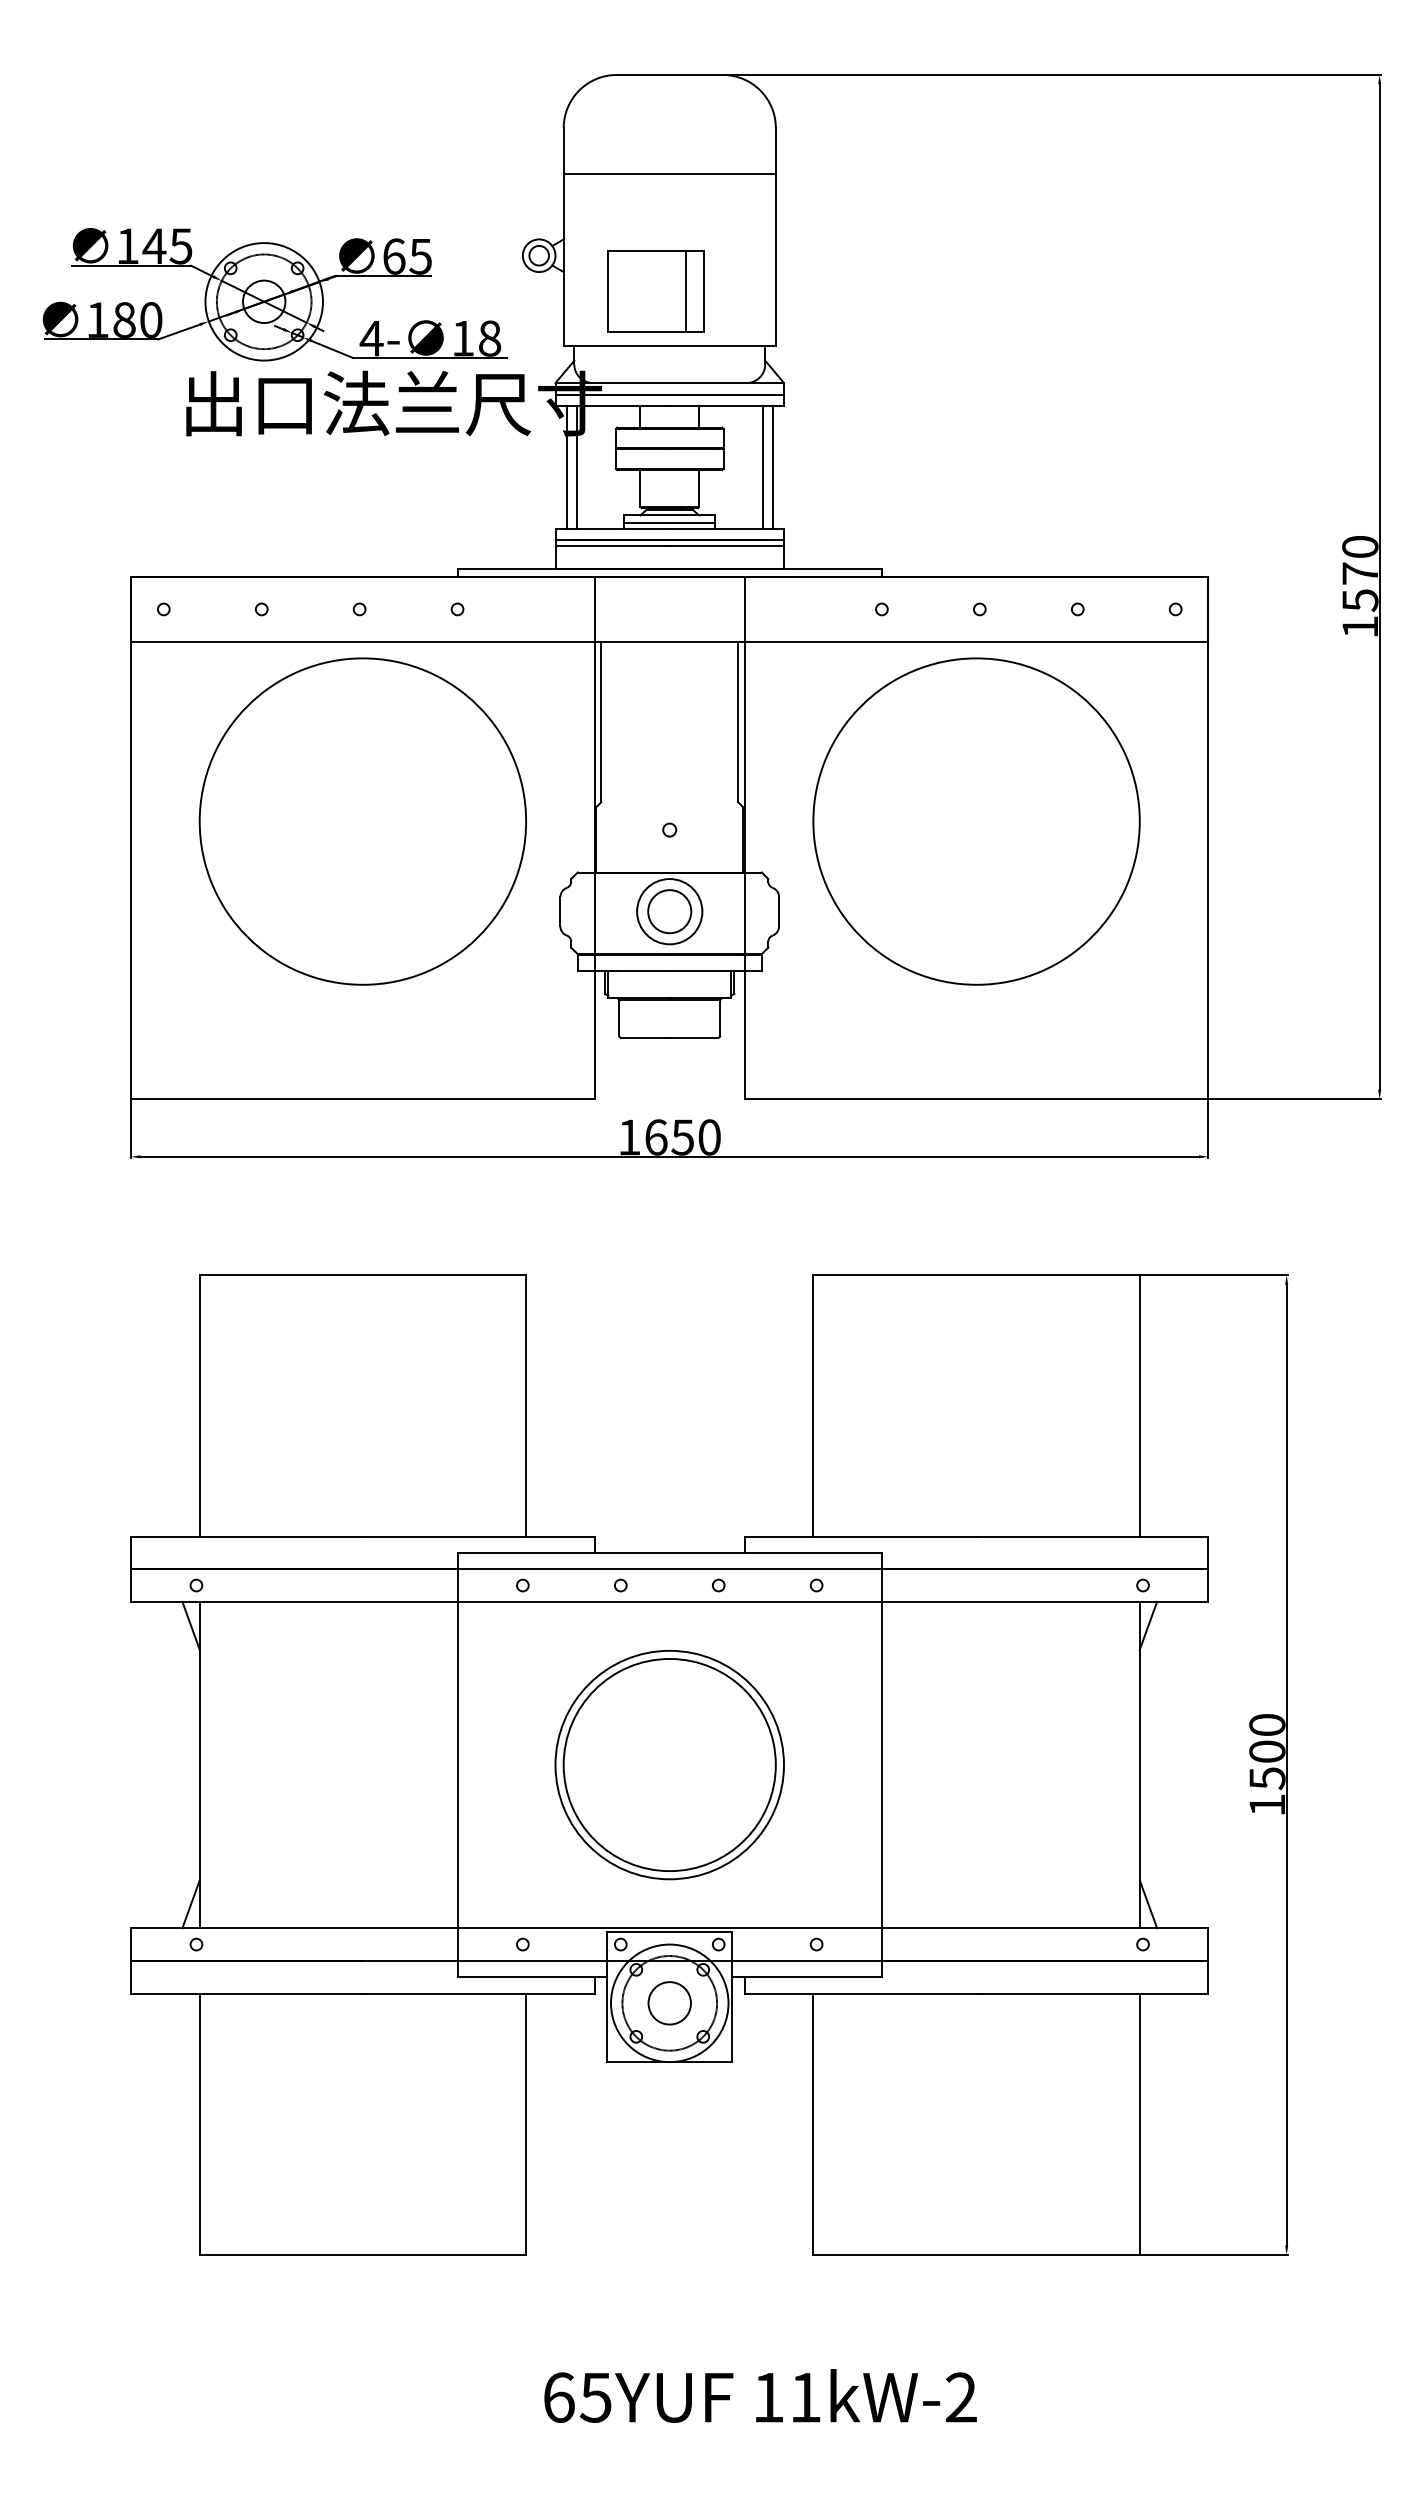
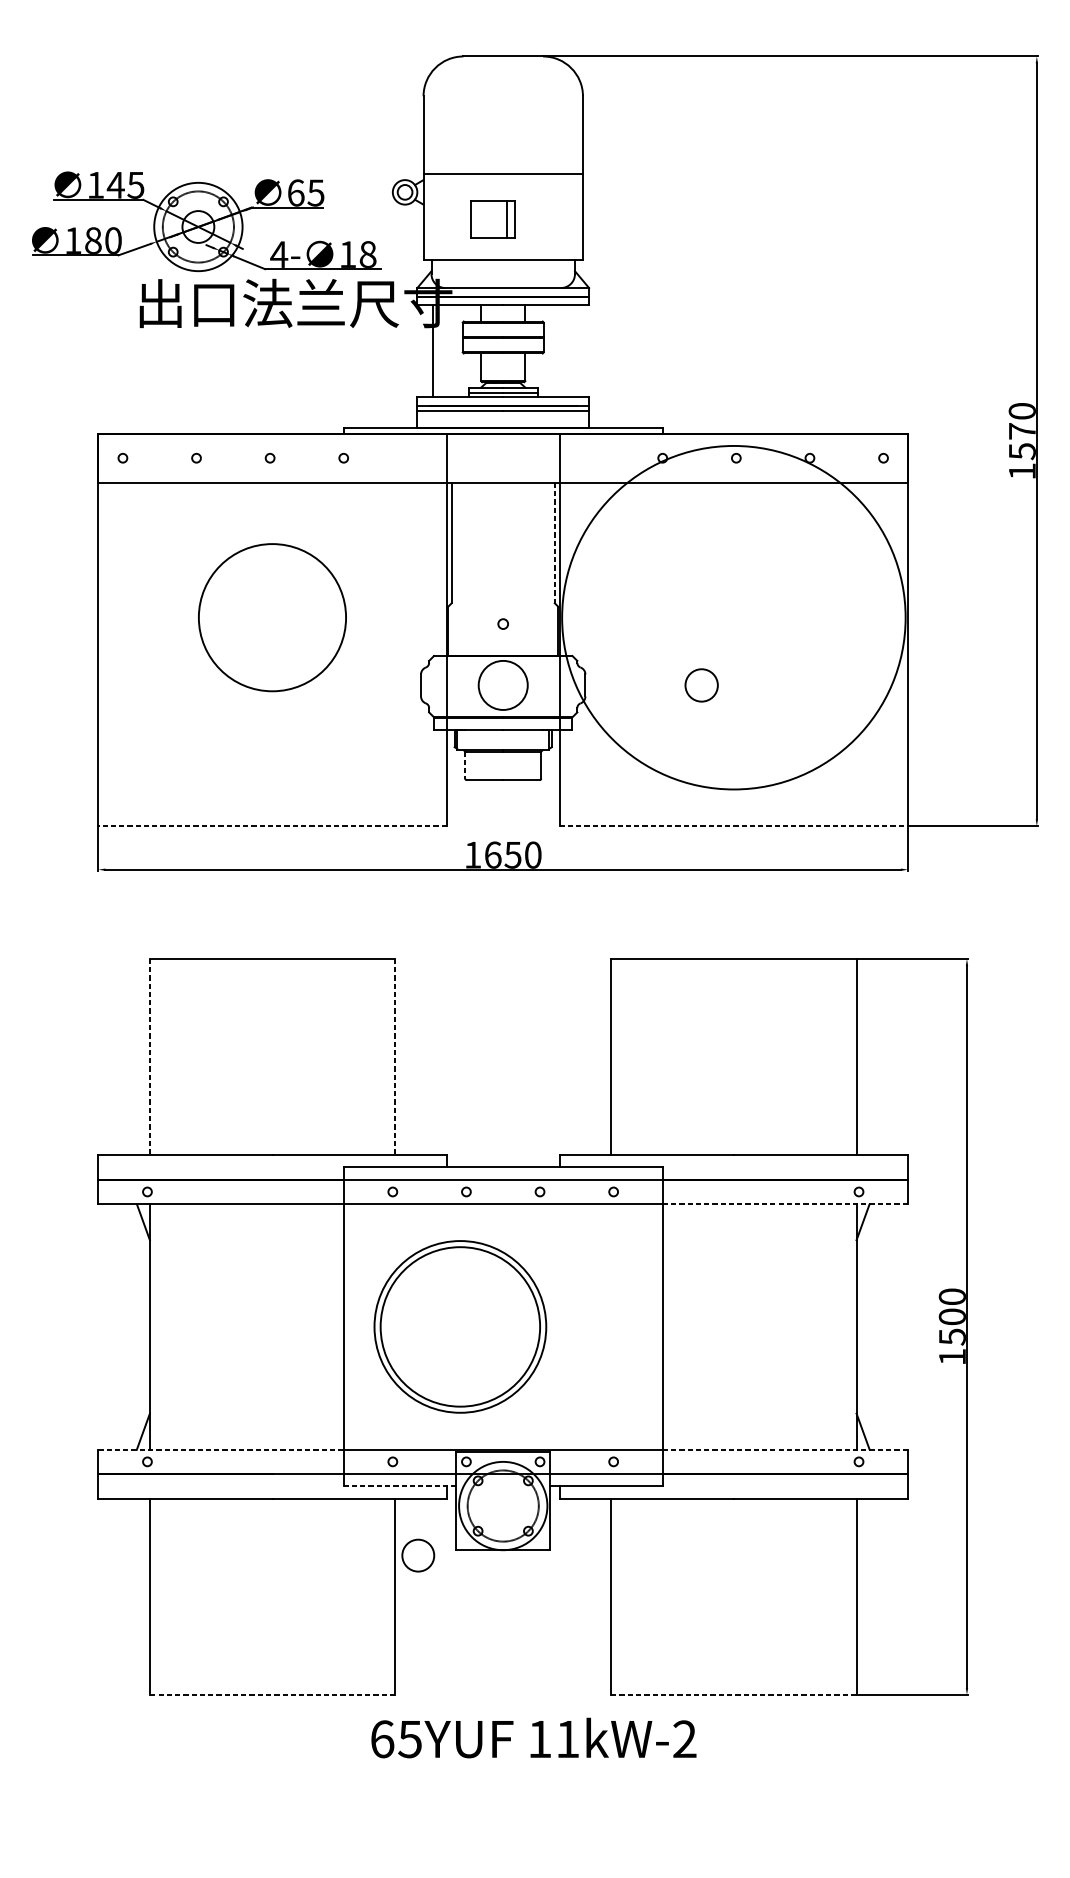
line: (669, 174) -> (503, 174), moved
part: (655, 291) -> (492, 219), size x0.6
line: (566, 466) -> (425, 350), removed
line: (762, 466) -> (572, 350), removed
line: (772, 466) -> (580, 350), removed
line: (738, 722) -> (554, 543), solid -> dashed
circle: (362, 821) -> (272, 617), size x0.6
circle: (976, 821) -> (733, 617), size x1.4
circle: (669, 911) -> (701, 685), moved
line: (619, 1017) -> (465, 764), solid -> dashed
line: (362, 1099) -> (272, 826), solid -> dashed
line: (976, 1099) -> (733, 826), solid -> dashed
line: (199, 1406) -> (149, 1057), solid -> dashed
line: (526, 1406) -> (395, 1057), solid -> dashed
line: (1045, 1601) -> (785, 1203), solid -> dashed
part: (669, 1764) -> (460, 1326), moved
line: (294, 1928) -> (221, 1449), solid -> dashed
line: (1045, 1928) -> (785, 1449), solid -> dashed
line: (532, 1977) -> (400, 1486), solid -> dashed
circle: (669, 2003) -> (418, 1555), moved
line: (362, 2254) -> (272, 1694), solid -> dashed
line: (977, 2254) -> (734, 1694), solid -> dashed
text: (760, 2395) -> (533, 1737), moved

